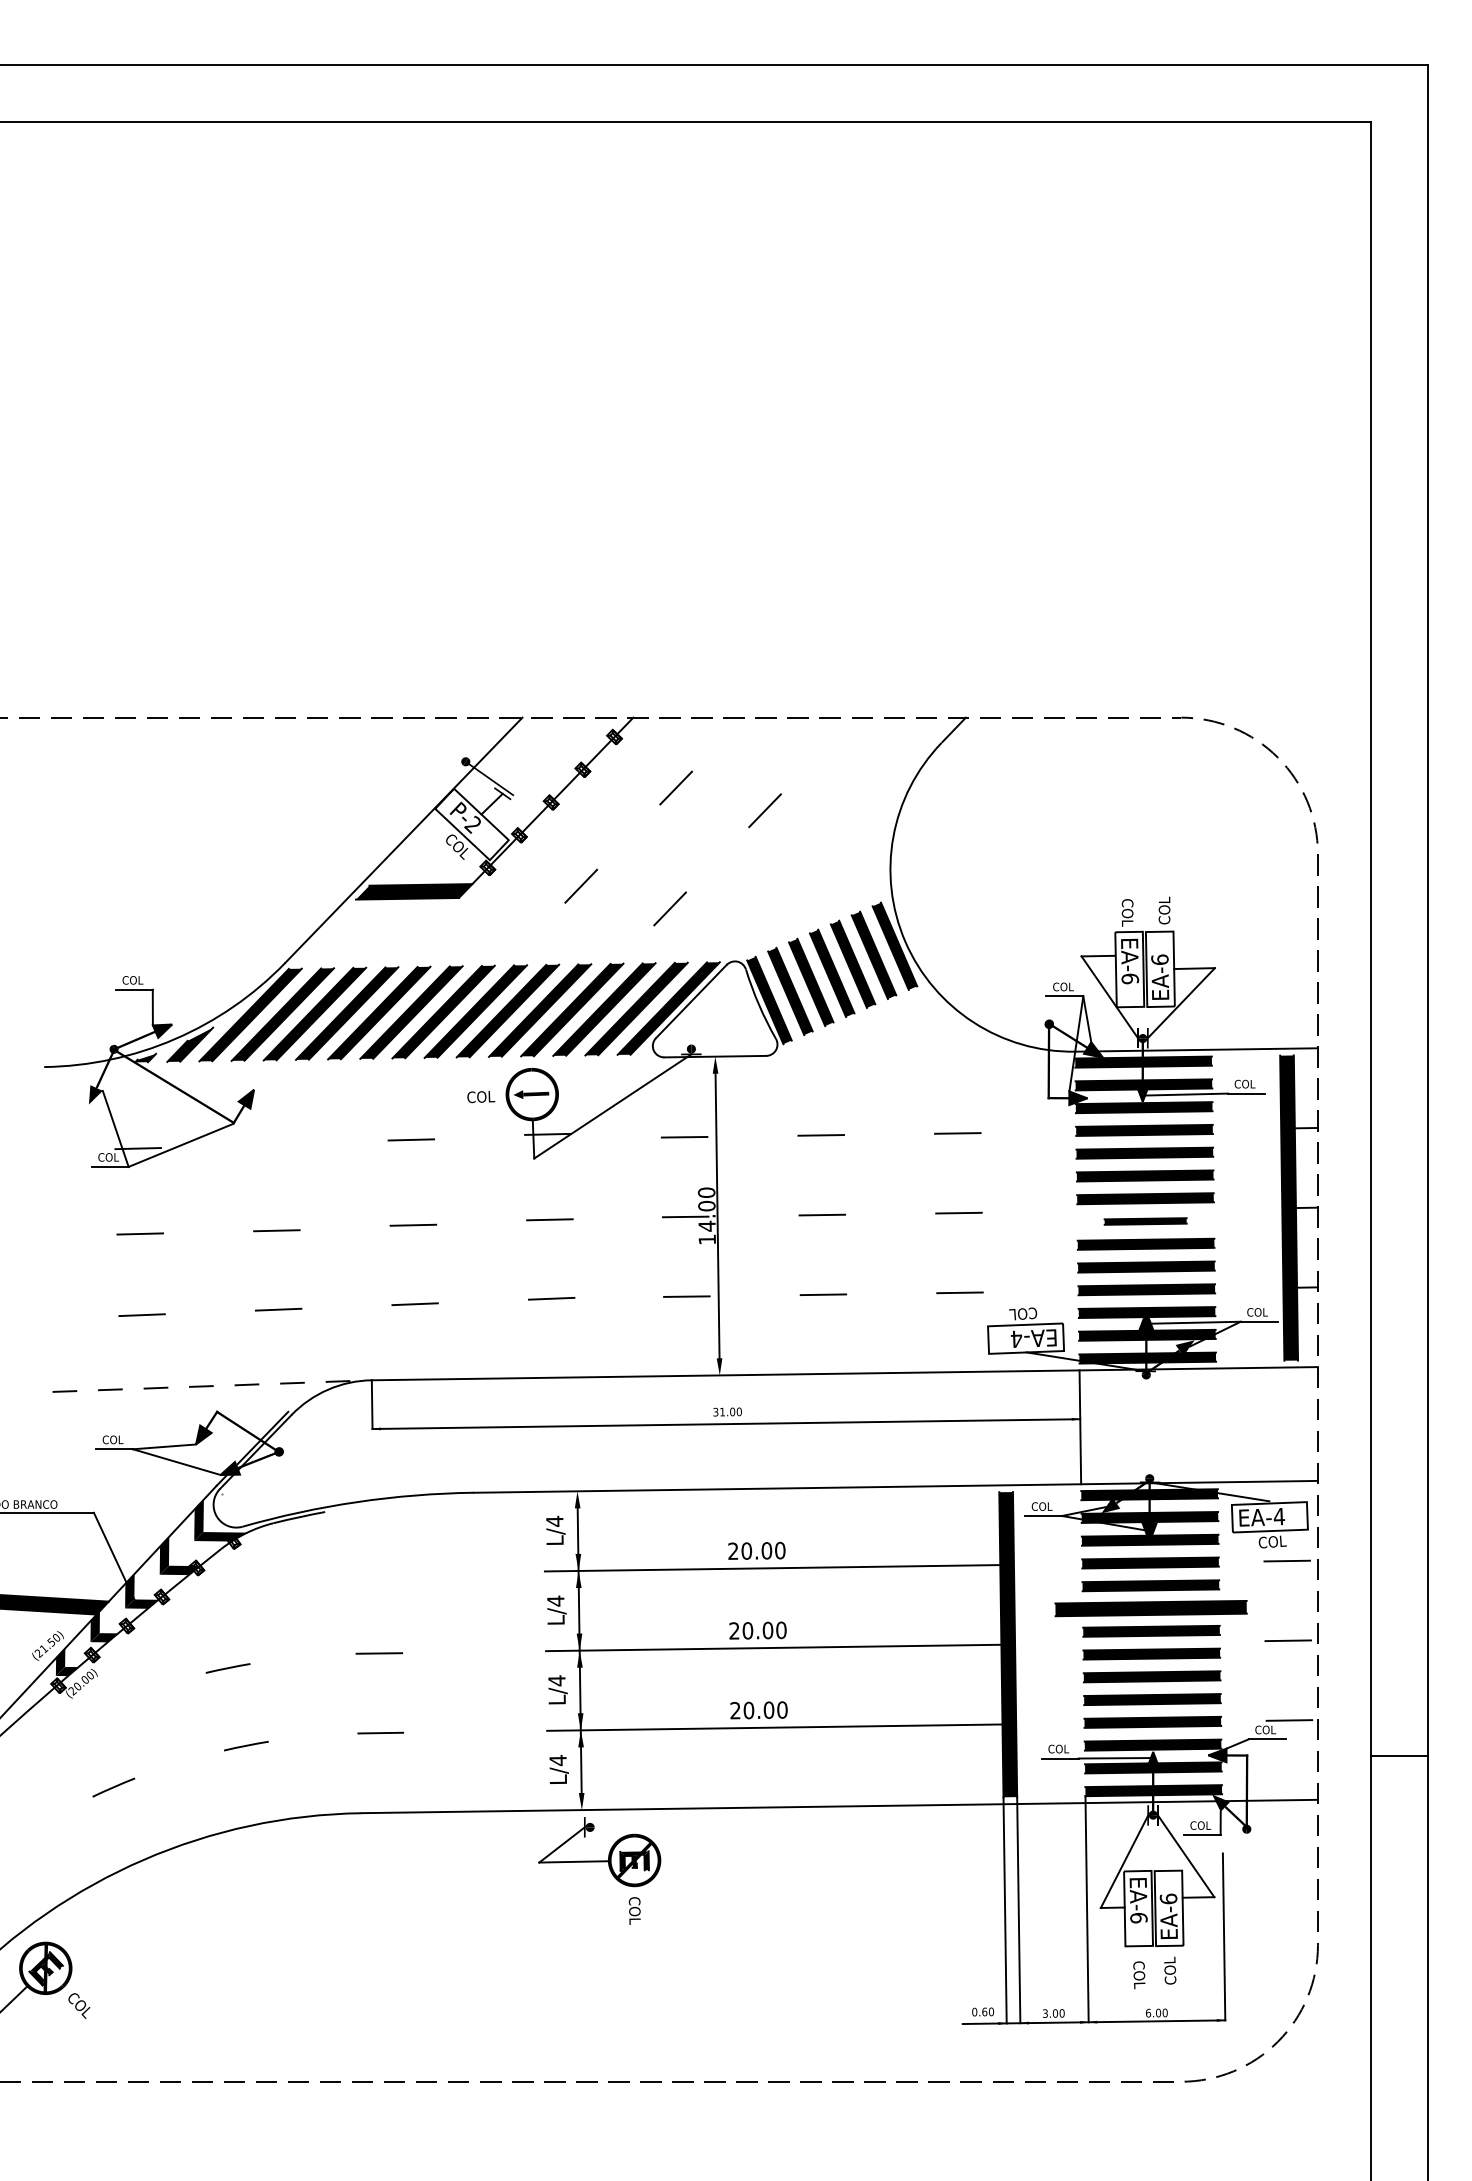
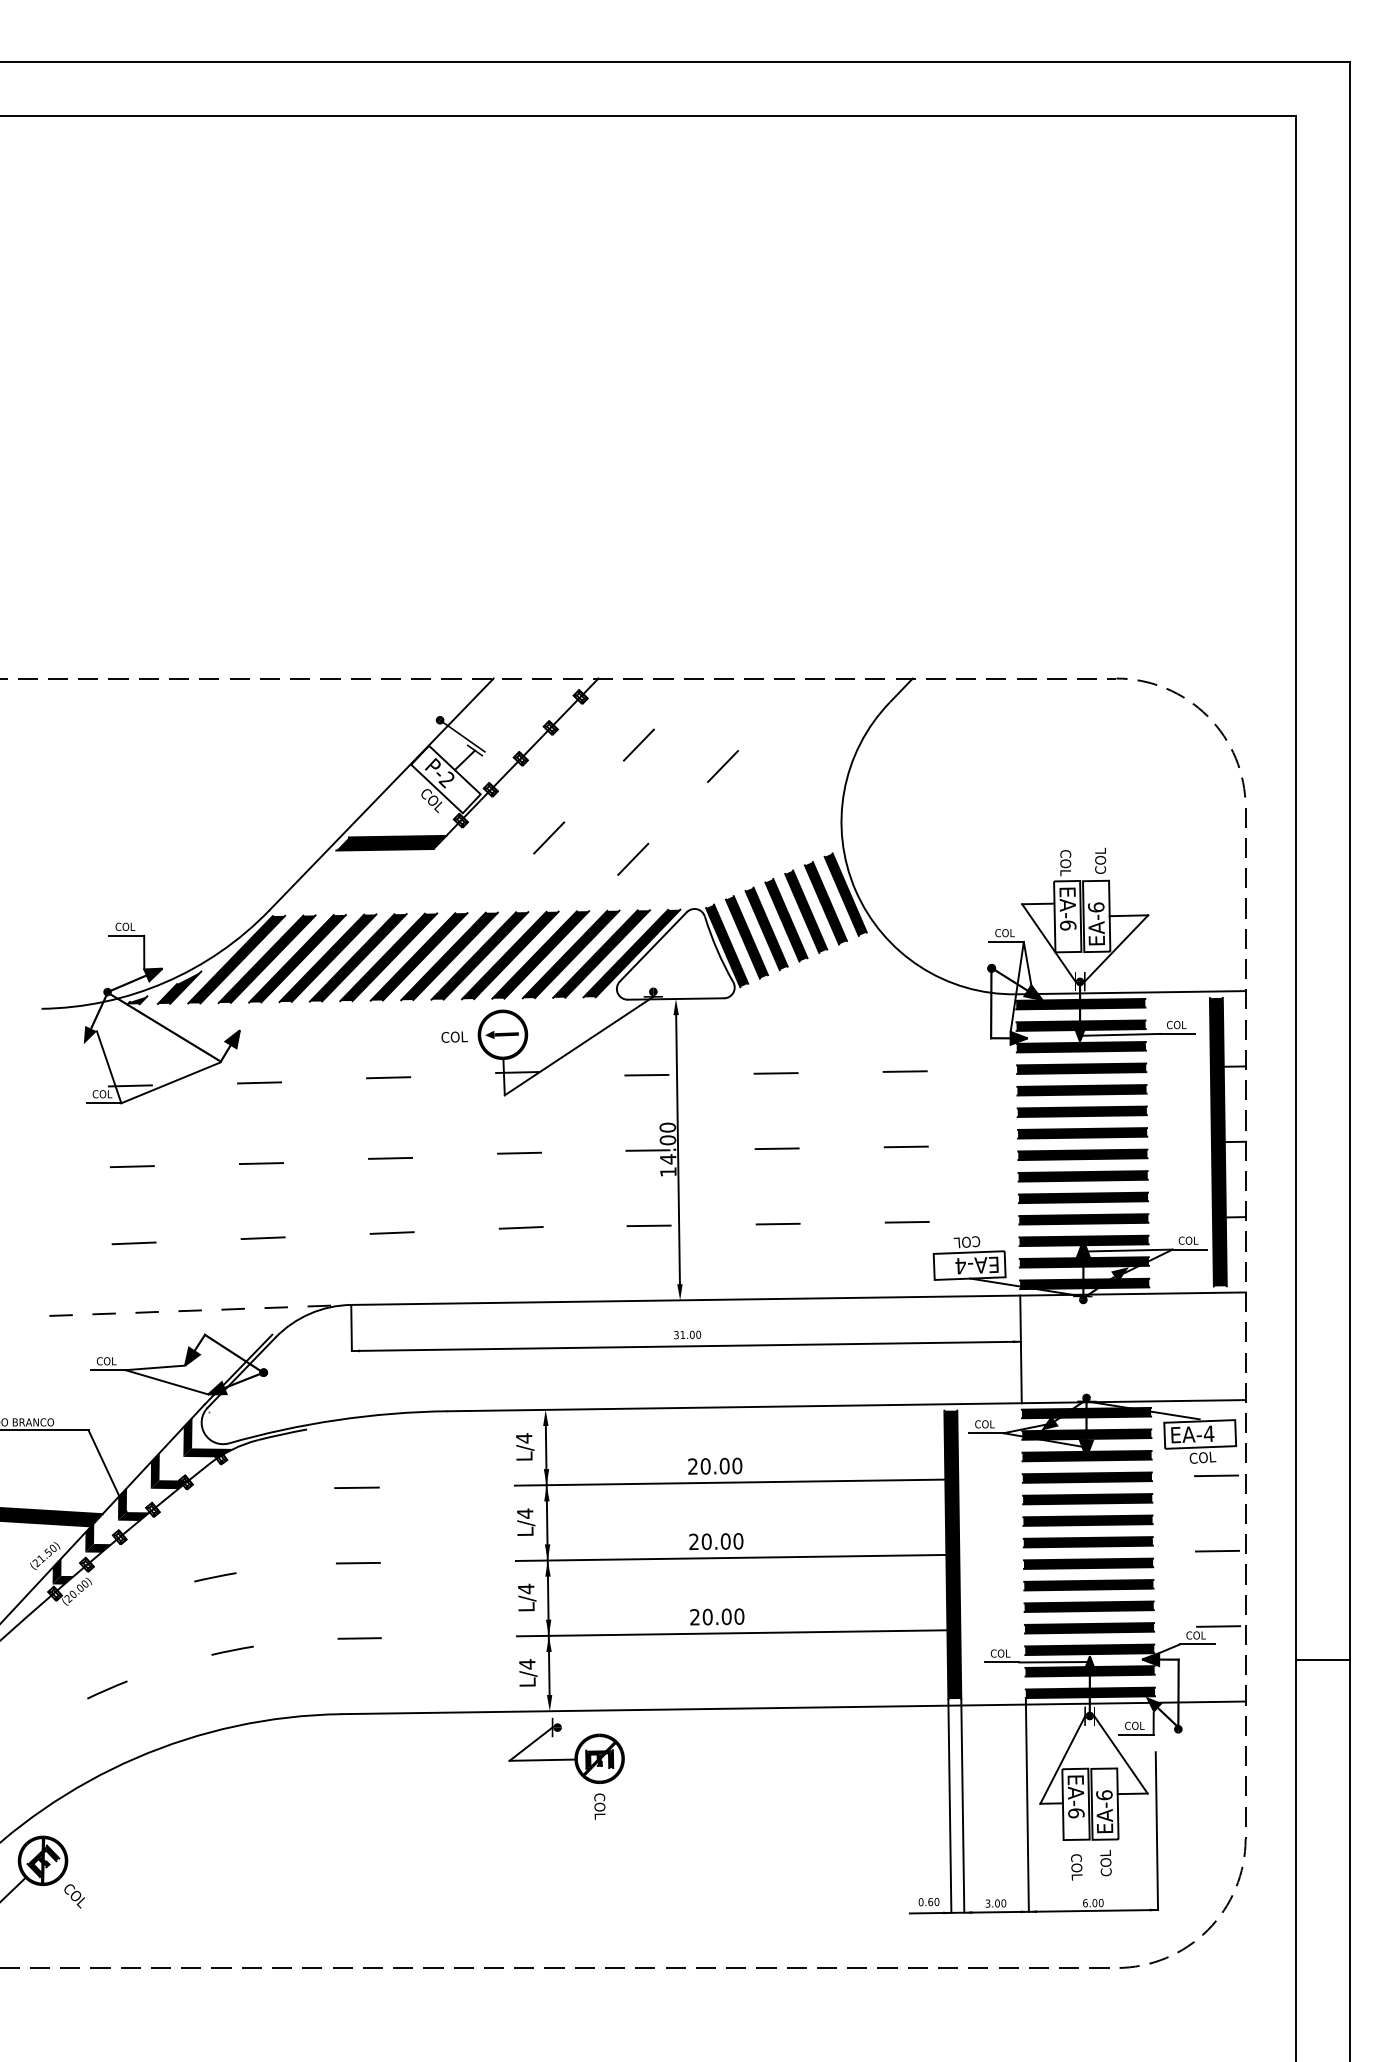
line: (274, 1144) -> (259, 1082), added
part: (1145, 1221) -> (1082, 1154), size x1.67
line: (377, 1573) -> (356, 1487), added
part: (1151, 1608) -> (1088, 1520), size x0.71

